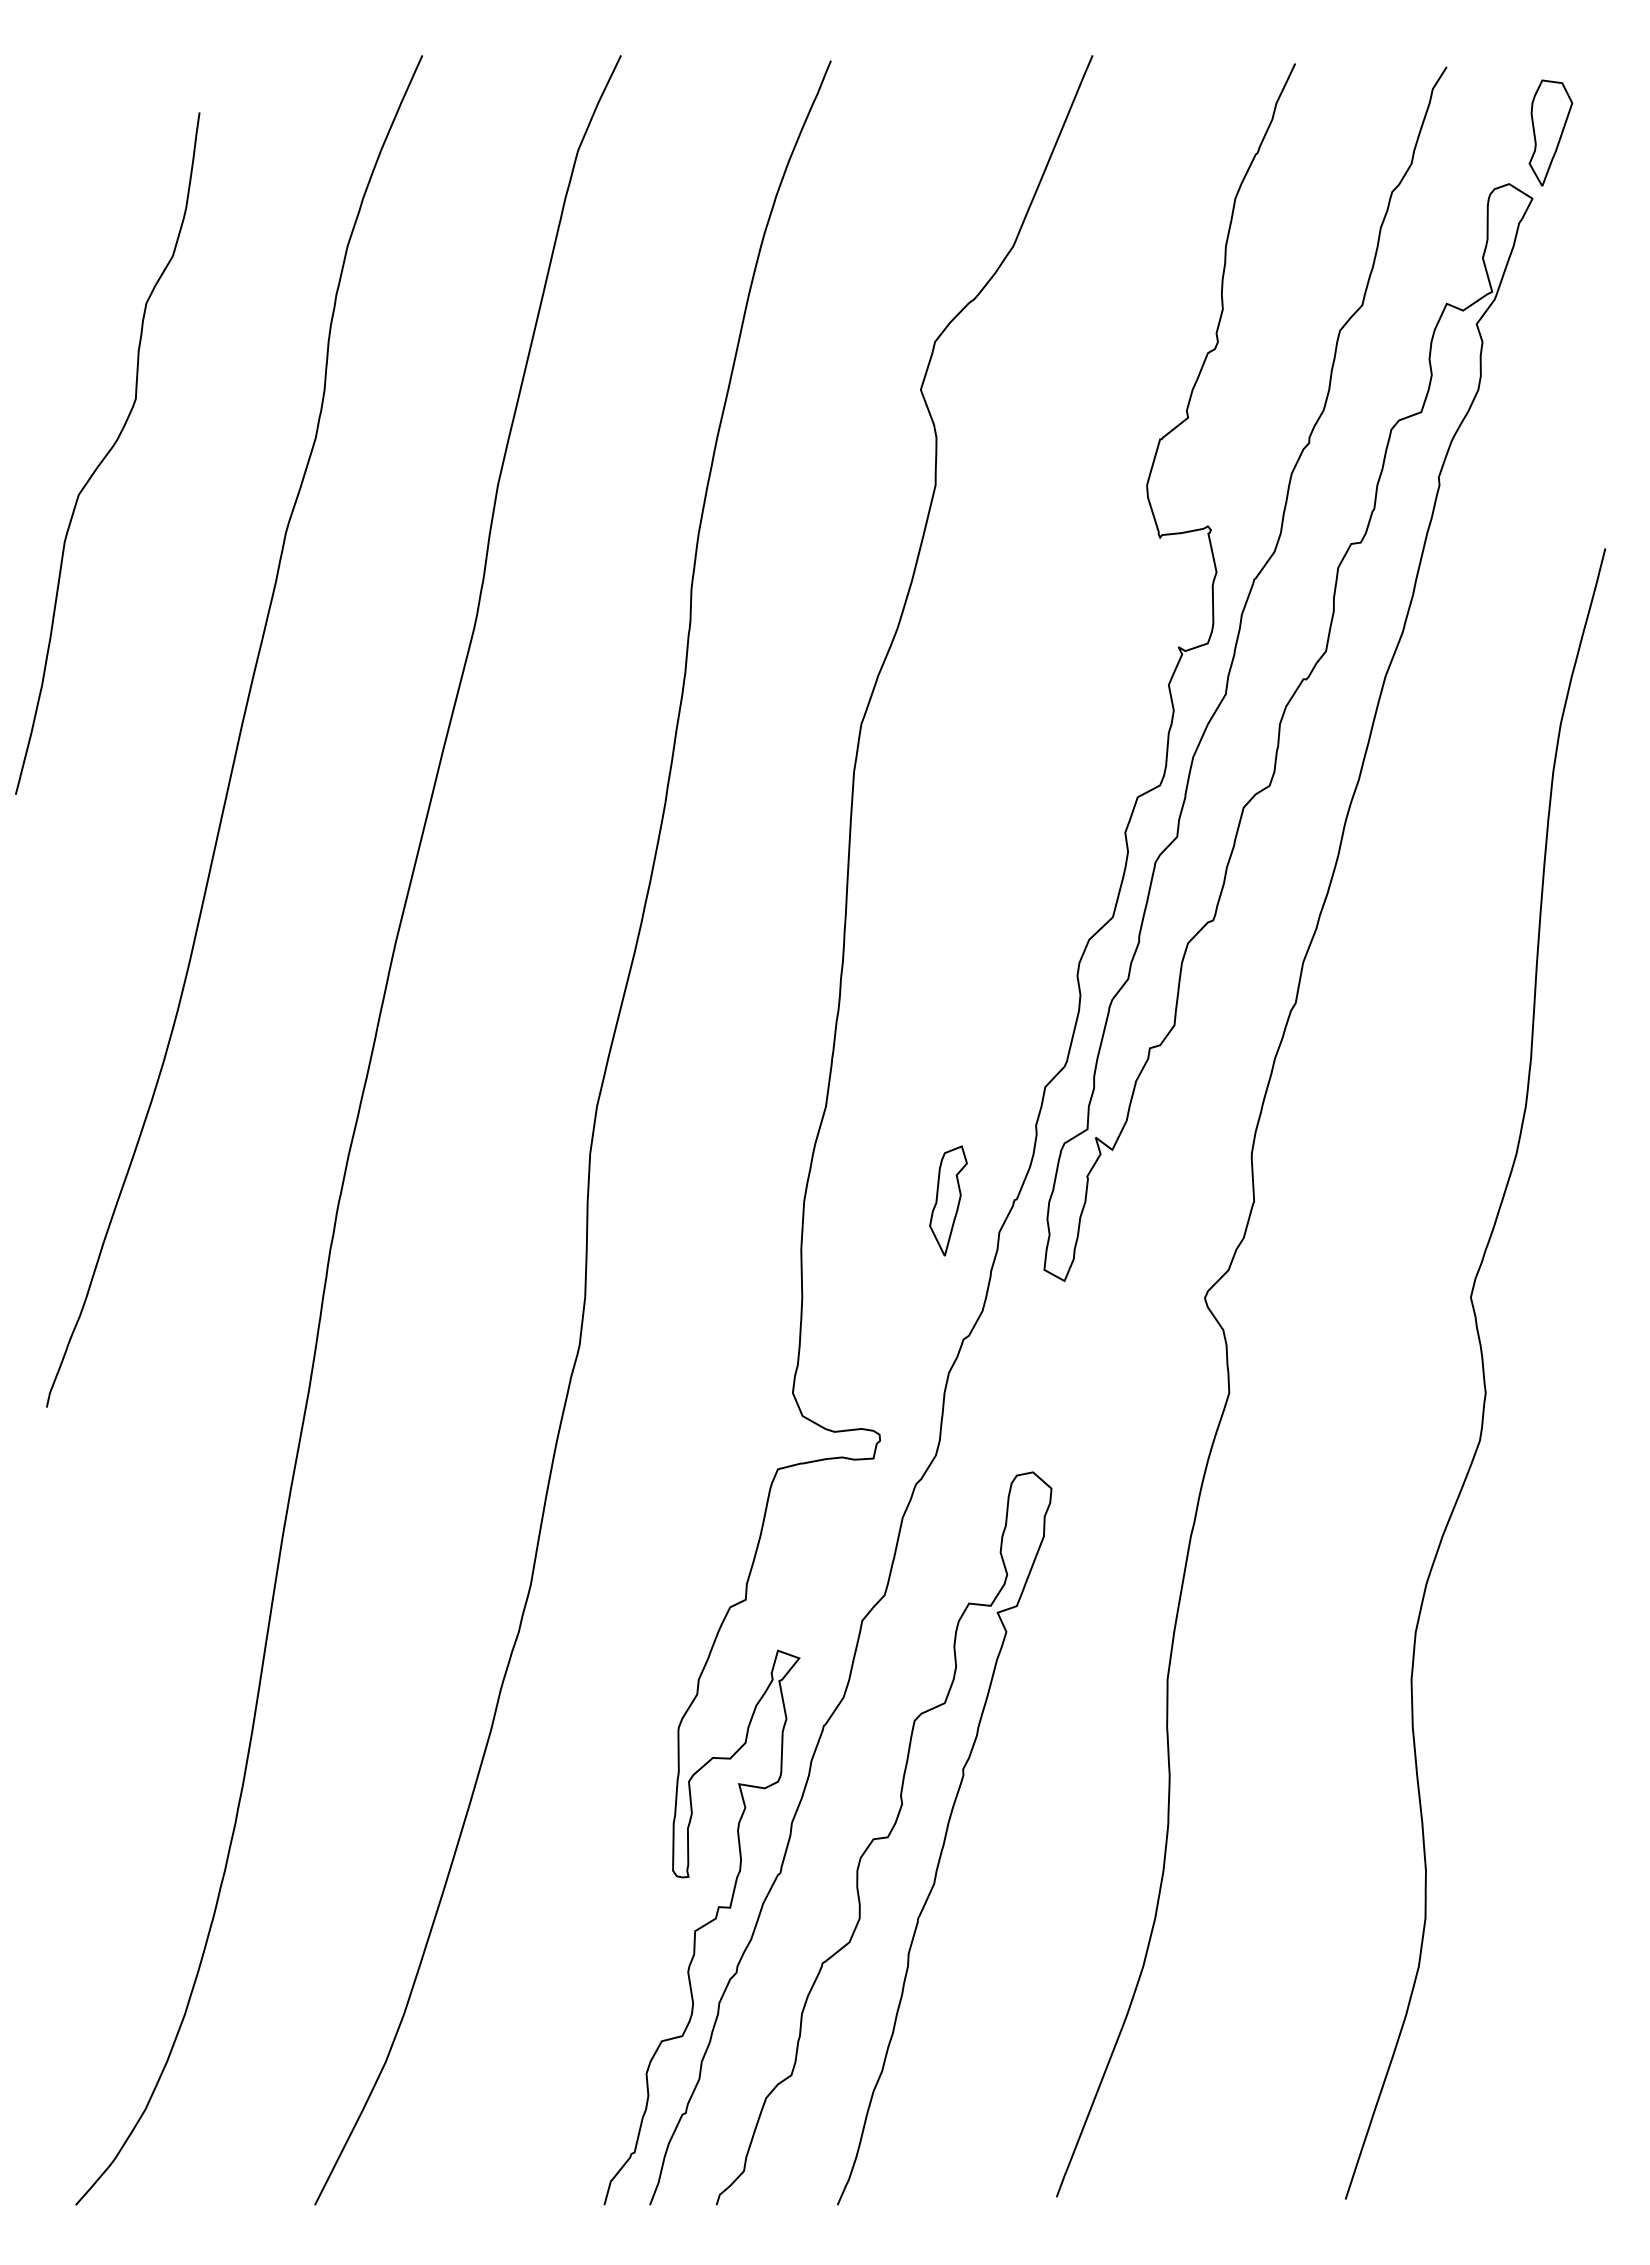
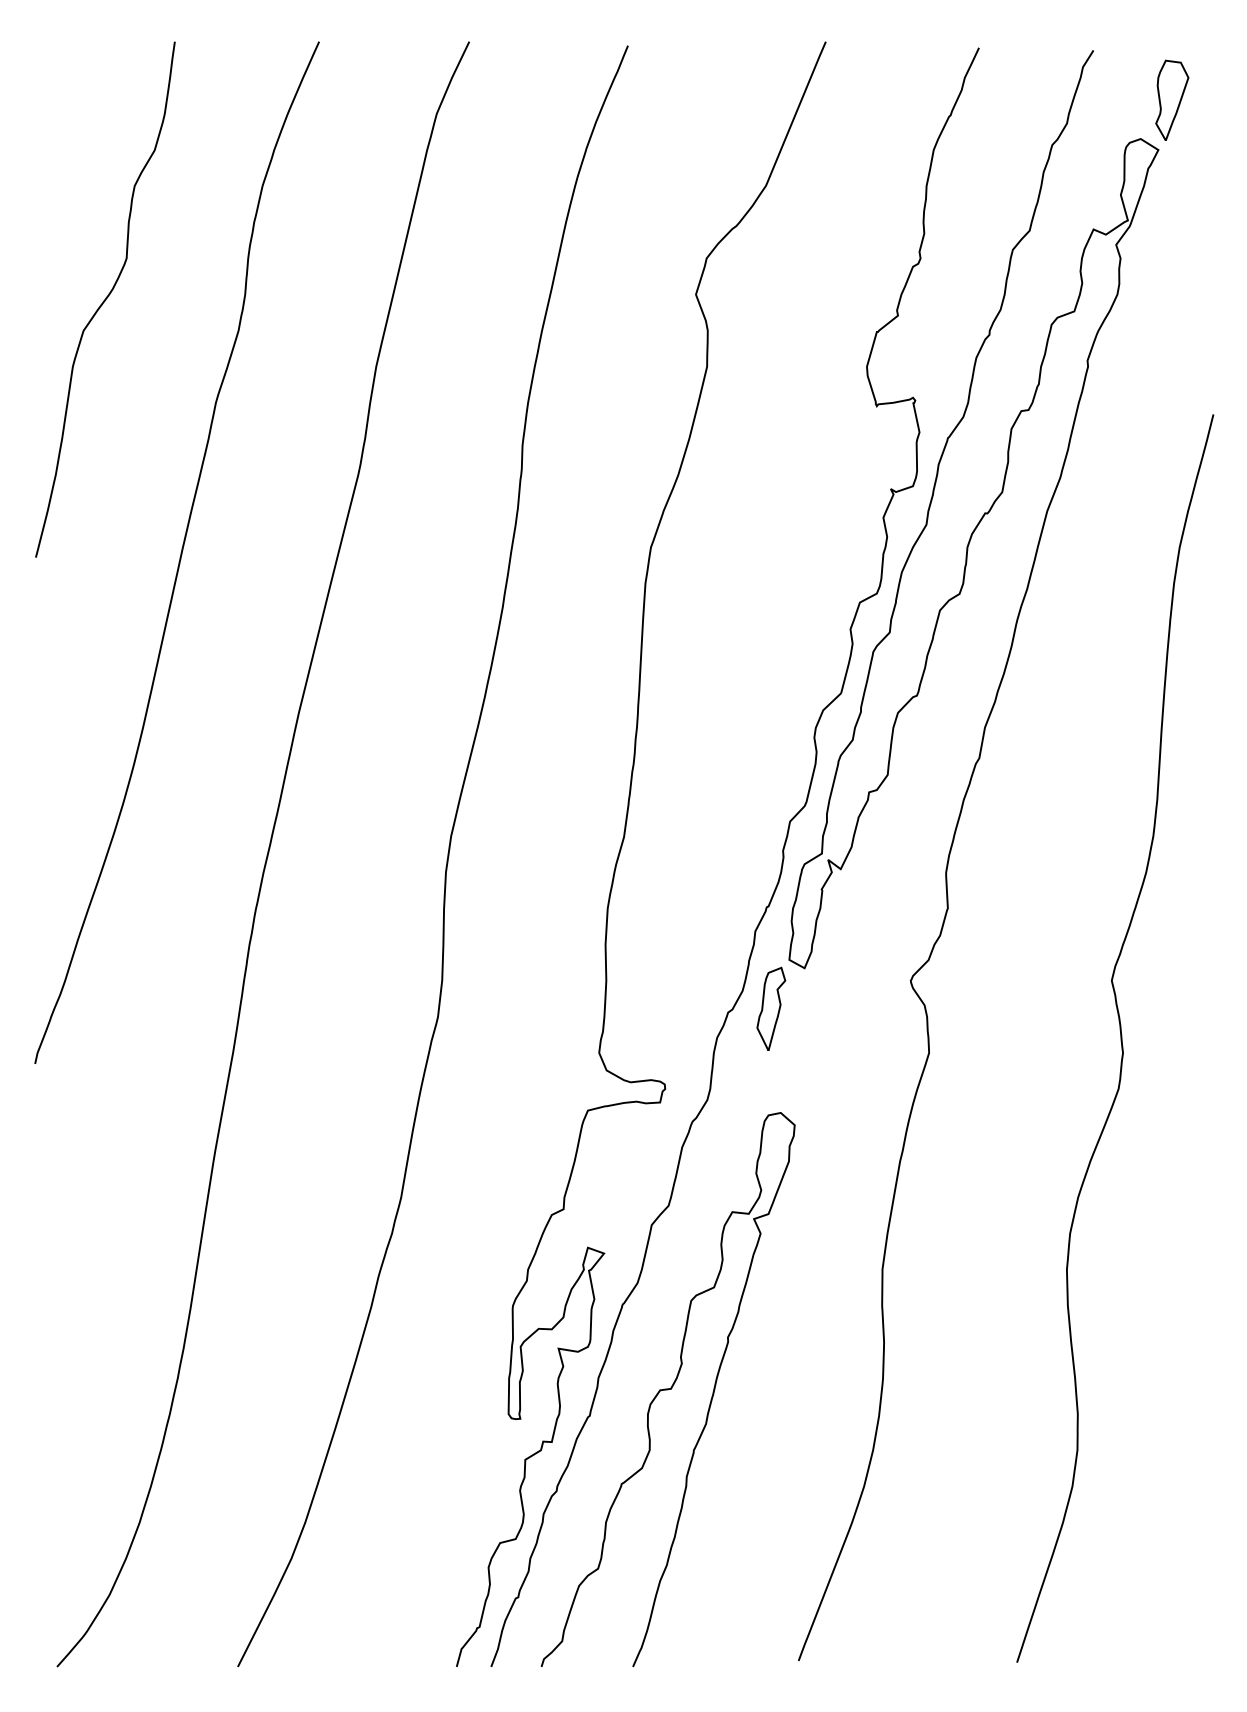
curve: (107, 453) -> (105, 299), moved
part: (948, 1200) -> (771, 1008), moved

